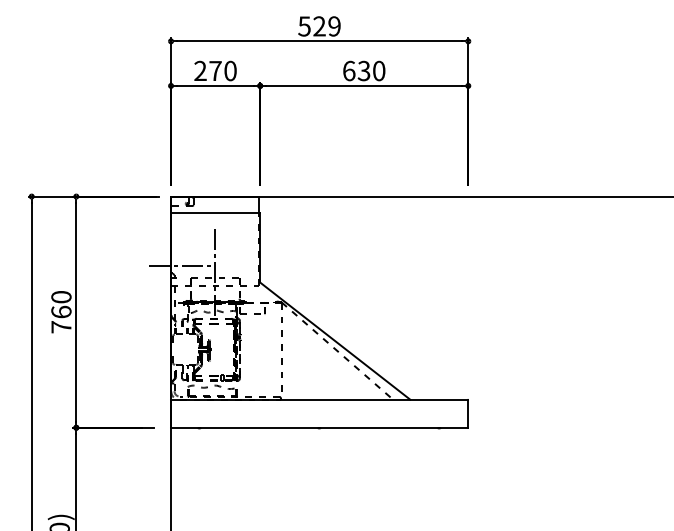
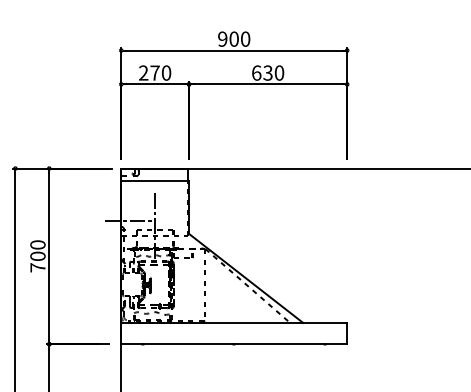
text: (319, 26) -> (234, 39), 529 -> 900
text: (61, 311) -> (38, 255), 760 -> 700

